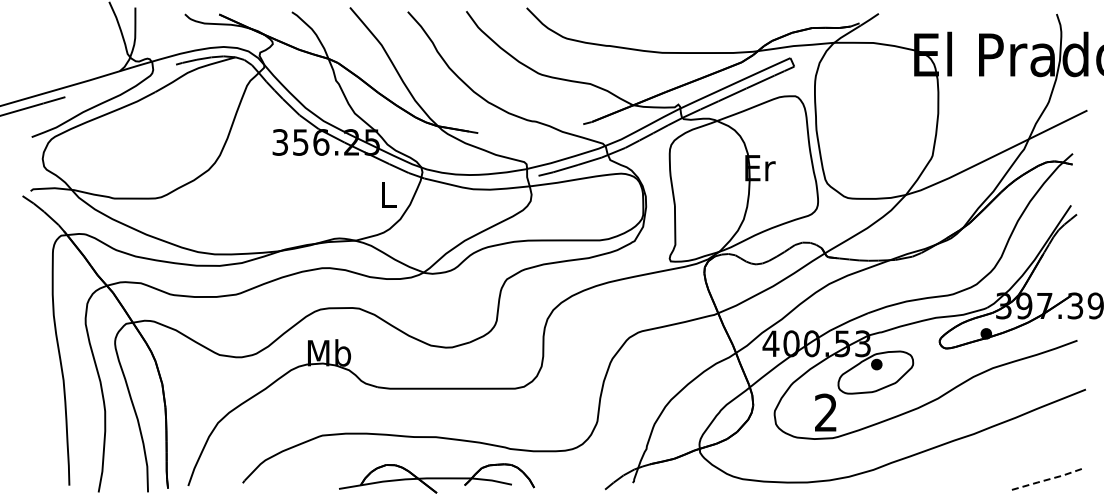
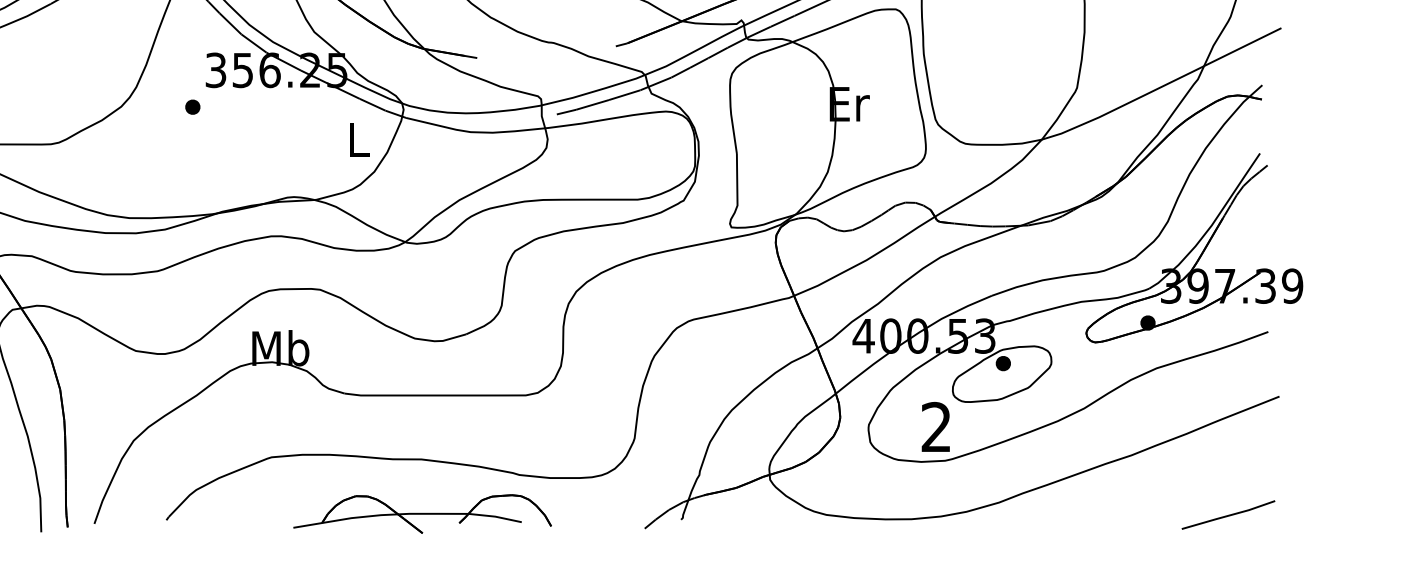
part: (262, 170) -> (192, 107), added
line: (1047, 479) -> (1228, 515), dashed -> solid

